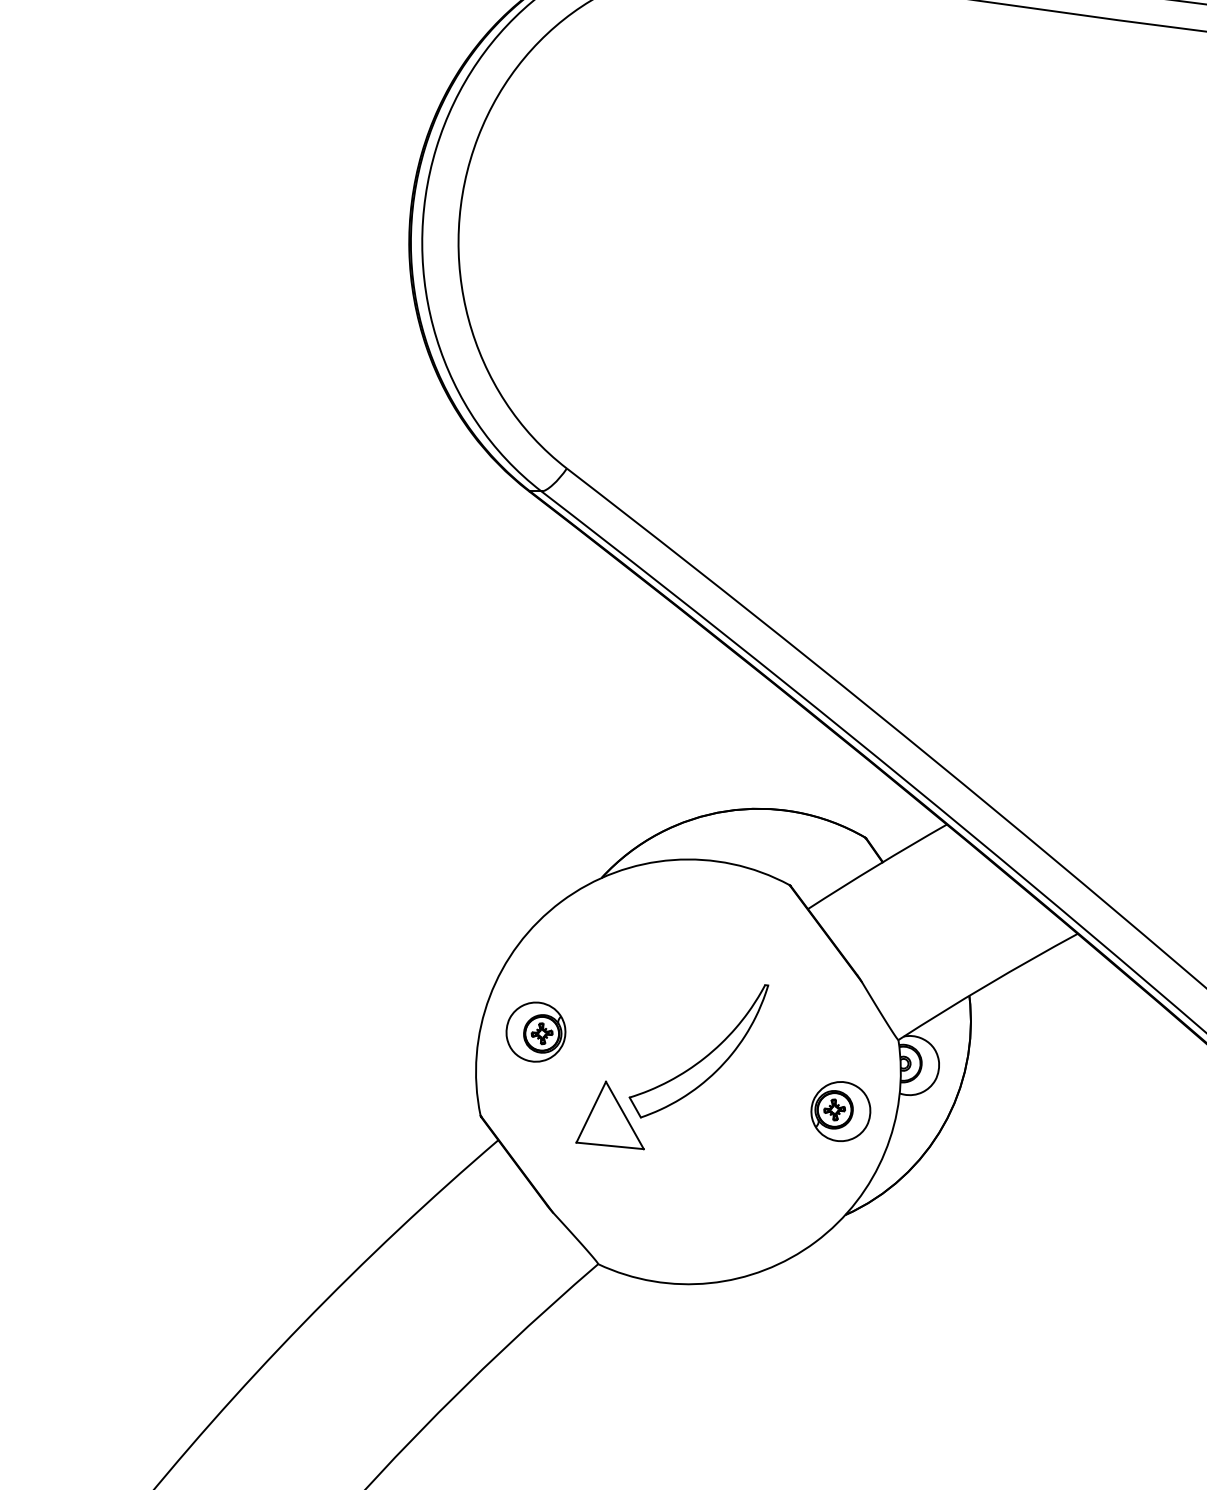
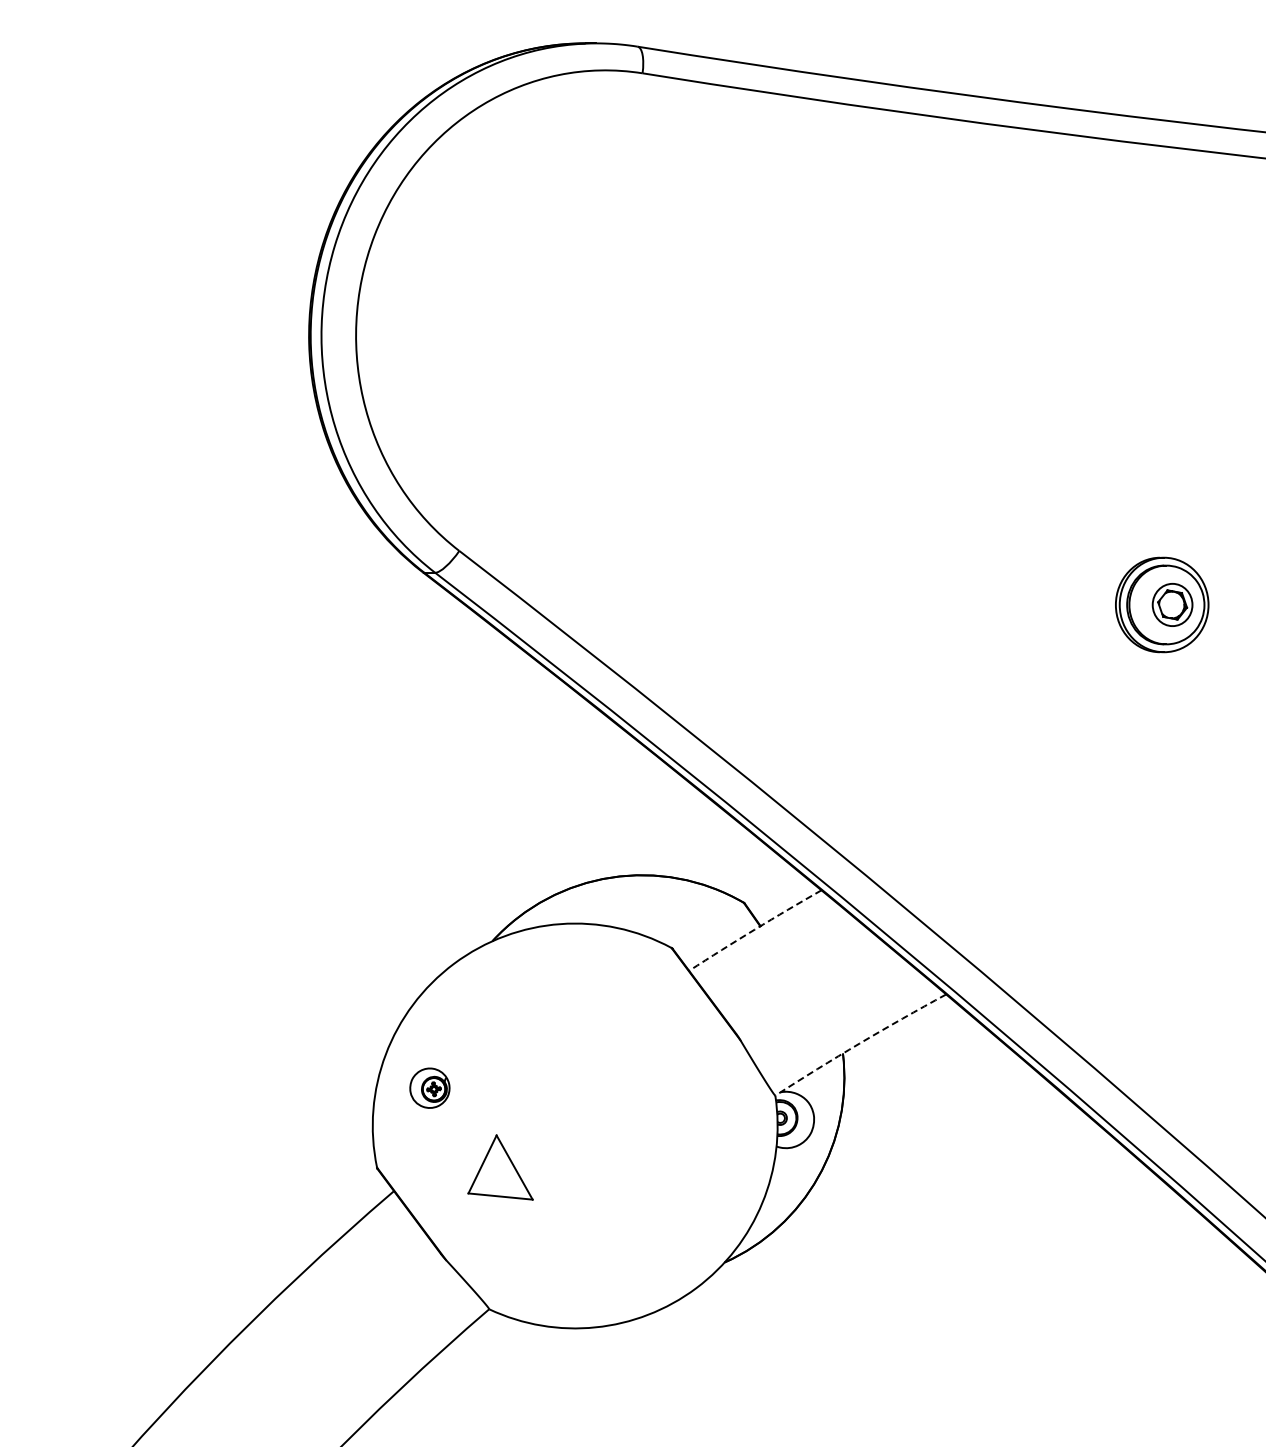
arc: (876, 865) -> (754, 929), solid -> dashed
arc: (986, 985) -> (859, 1043), solid -> dashed
part: (535, 1032) -> (429, 1088), size x0.7
part: (704, 1056) -> (590, 1111), removed
part: (840, 1111) -> (720, 1163), removed

